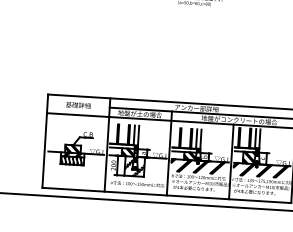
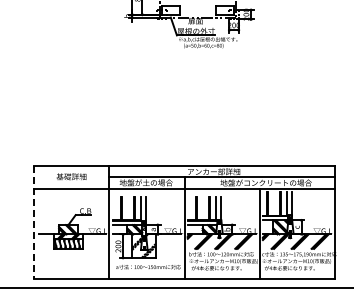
line: (45, 141) -> (34, 222), solid -> dashed

